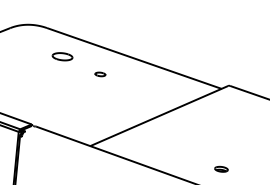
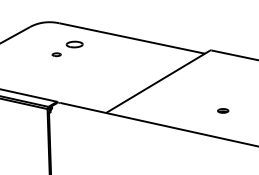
part: (100, 74) -> (56, 54), moved
part: (221, 168) -> (223, 110), moved

